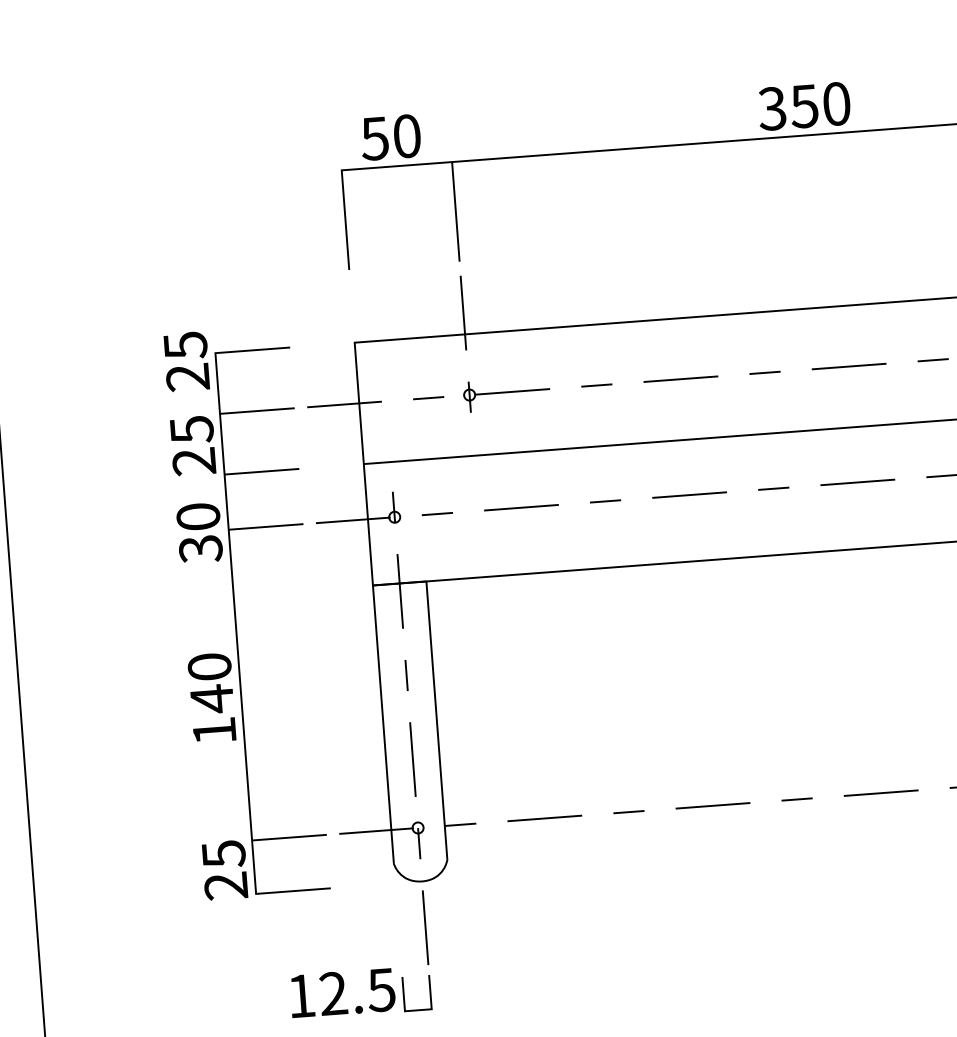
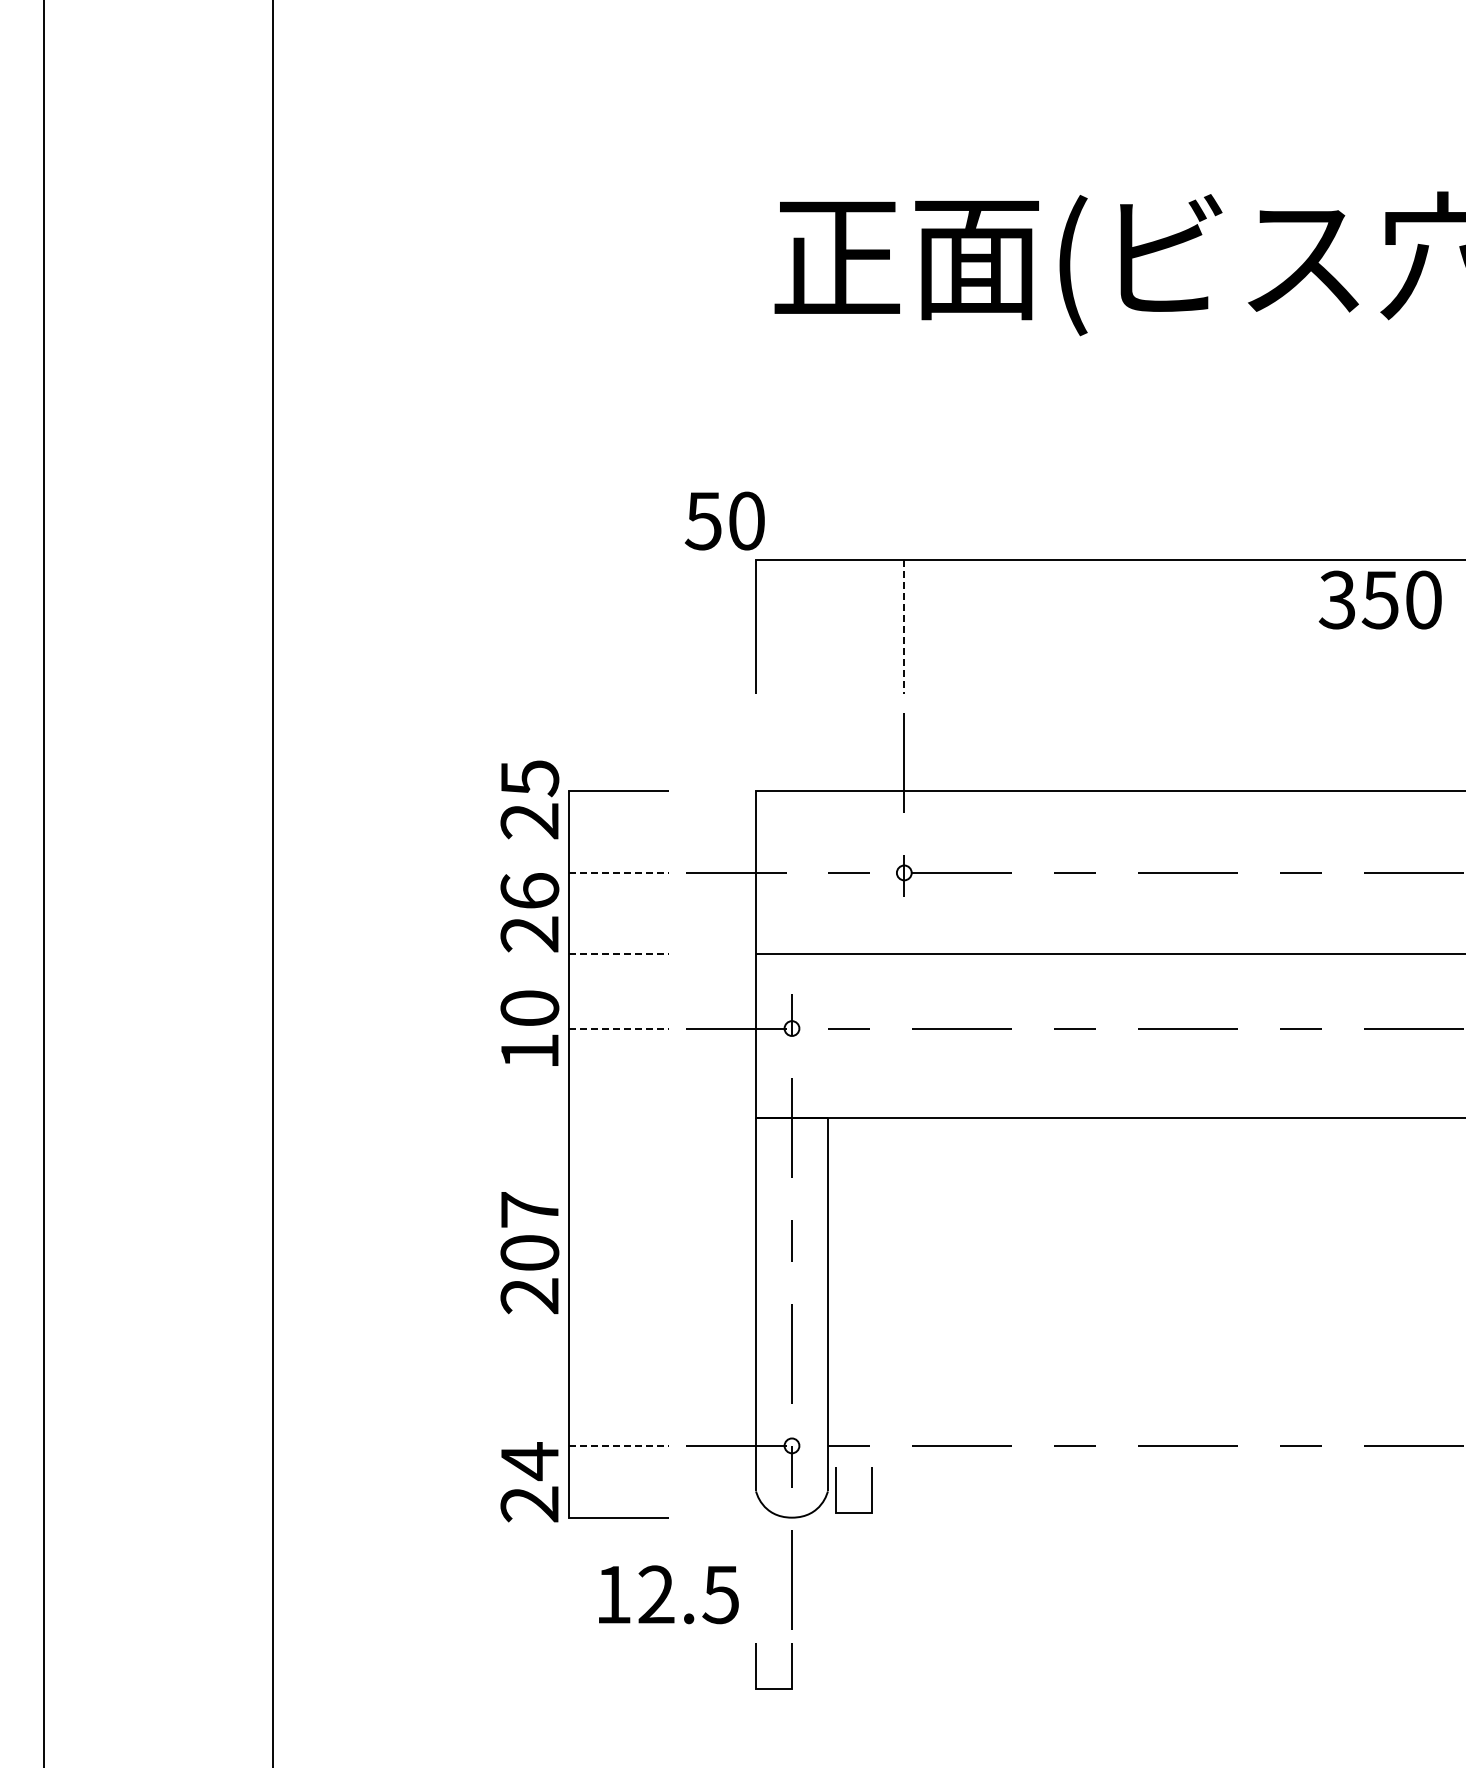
text: (803, 106) -> (1379, 599), moved
text: (390, 137) -> (724, 520), moved
line: (455, 211) -> (904, 626), solid -> dashed
line: (257, 410) -> (619, 872), solid -> dashed
text: (191, 429) -> (529, 891), 25 -> 26
line: (262, 471) -> (619, 954), solid -> dashed
line: (266, 526) -> (619, 1028), solid -> dashed
text: (200, 549) -> (529, 1052), 30 -> 10
text: (211, 699) -> (529, 1253), 140 -> 207
line: (289, 837) -> (619, 1445), solid -> dashed
text: (224, 854) -> (530, 1461), 25 -> 24
line: (453, 858) -> (836, 1490), added
text: (342, 992) -> (668, 1594), moved

